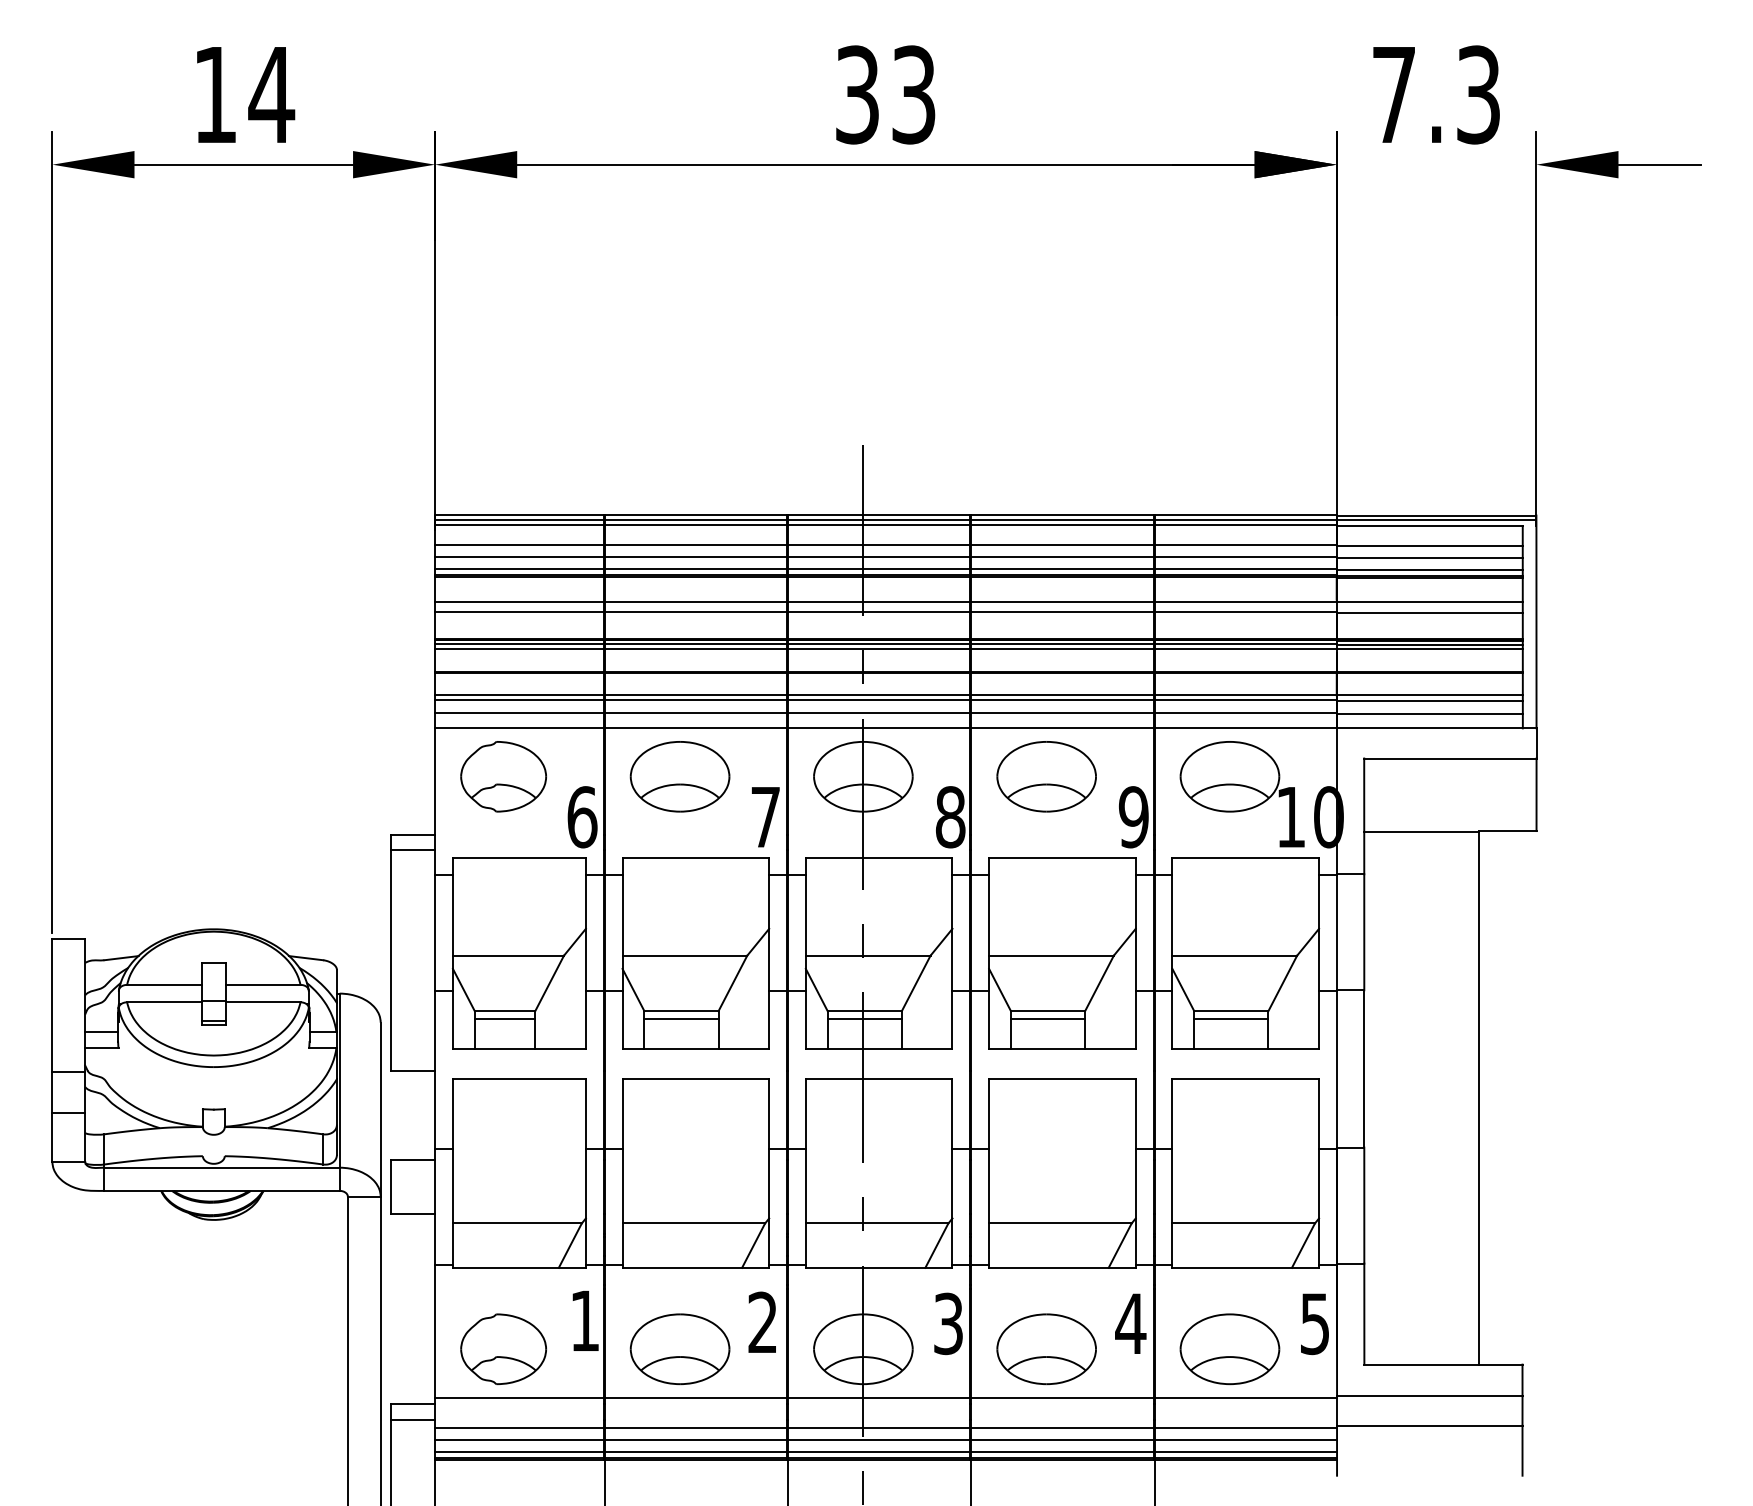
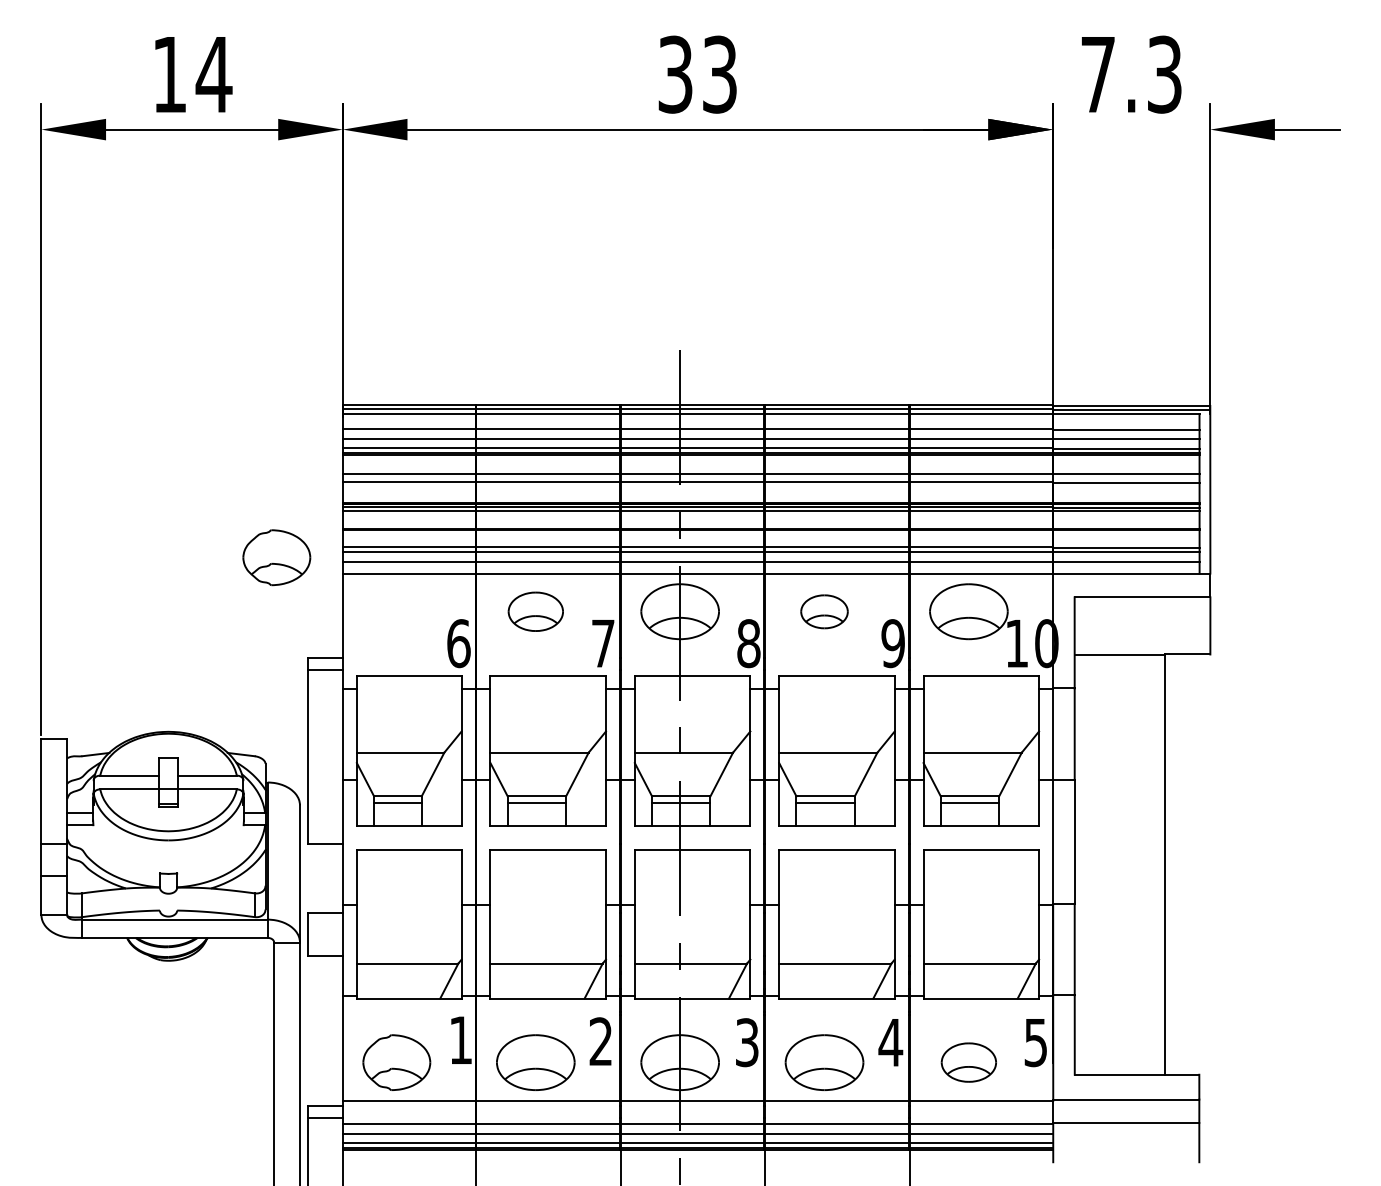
part: (503, 776) -> (276, 557), moved
part: (679, 776) -> (535, 611), size x0.7
part: (1046, 776) -> (824, 611), size x0.6
part: (1229, 1349) -> (968, 1062), size x0.7

